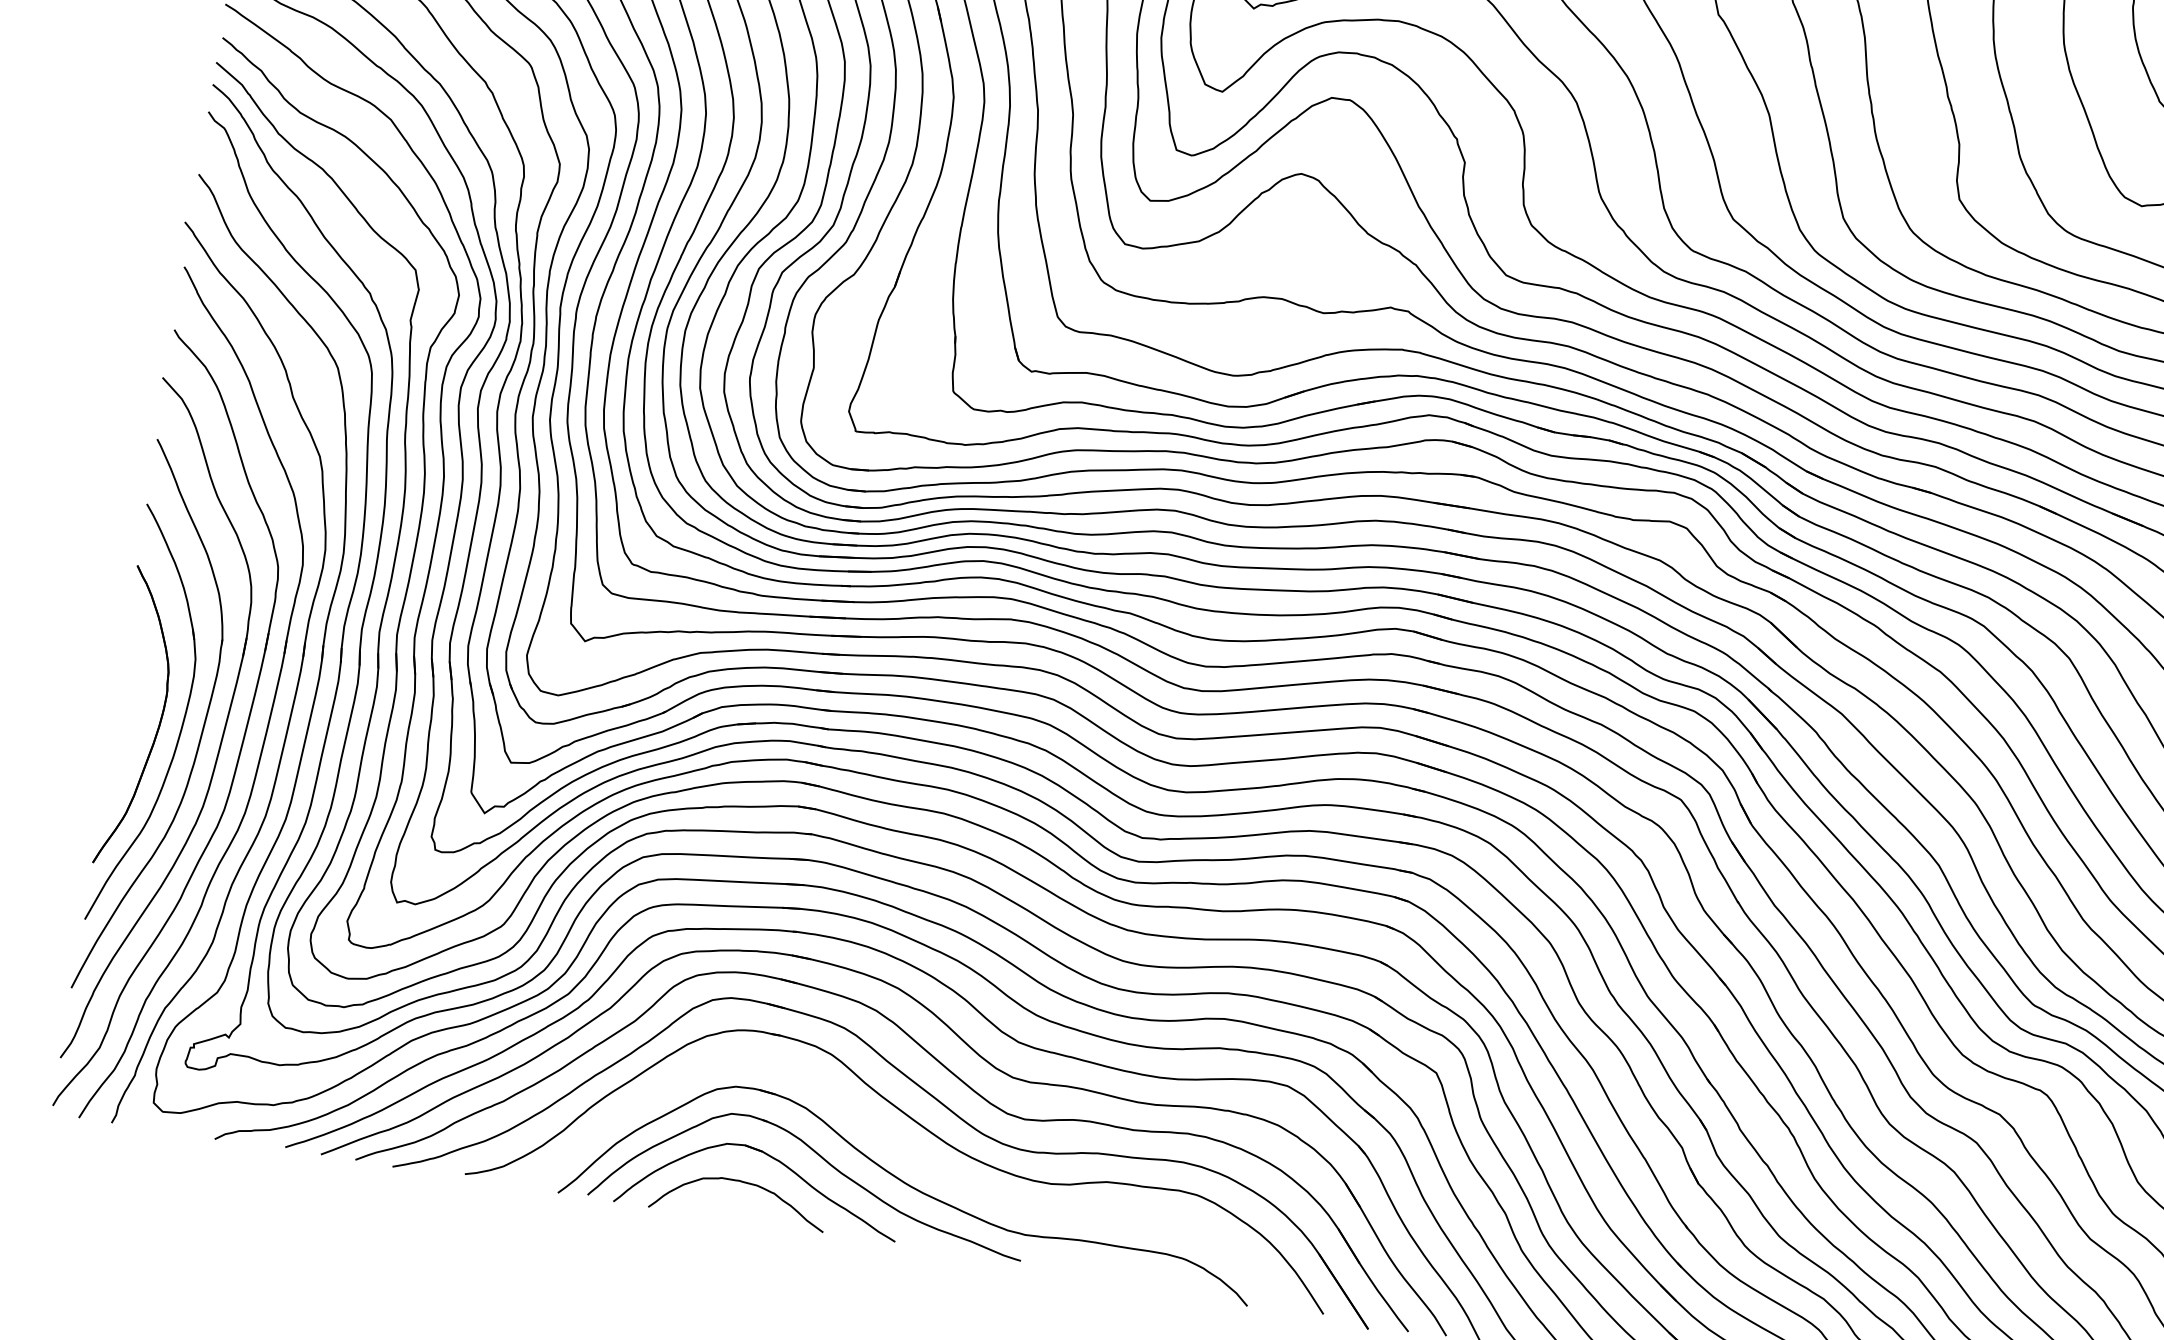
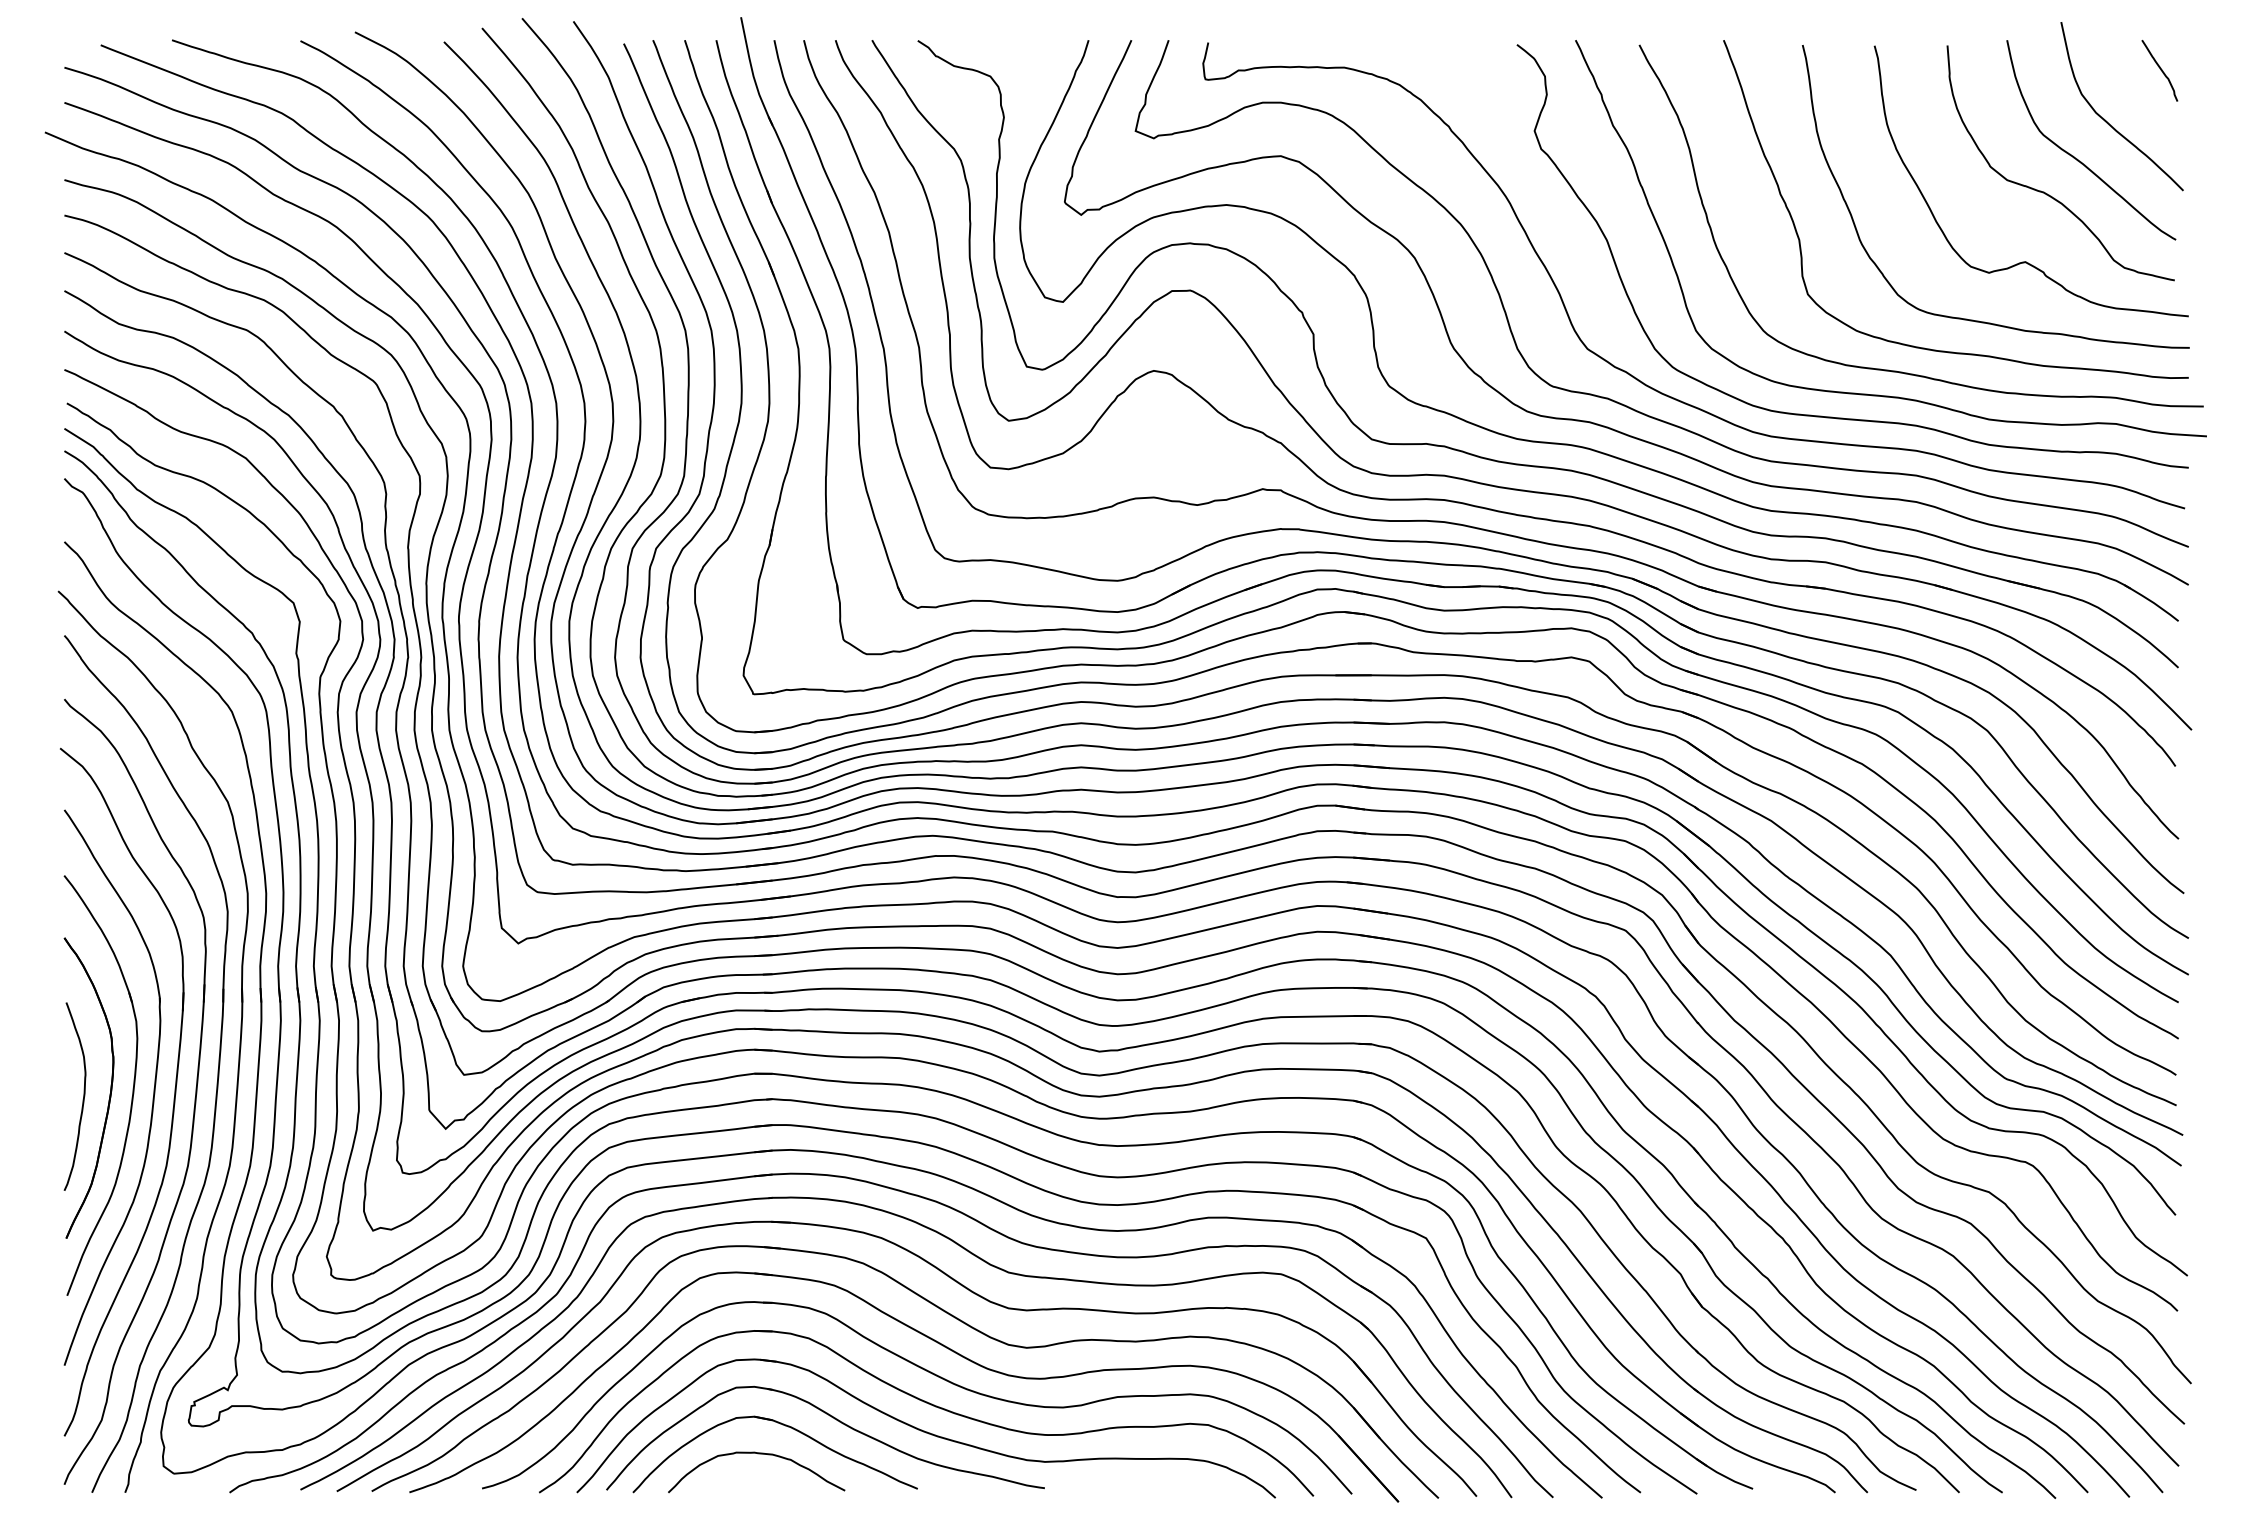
curve: (130, 727) -> (82, 1099), added
part: (920, 1161) -> (930, 1405), added

